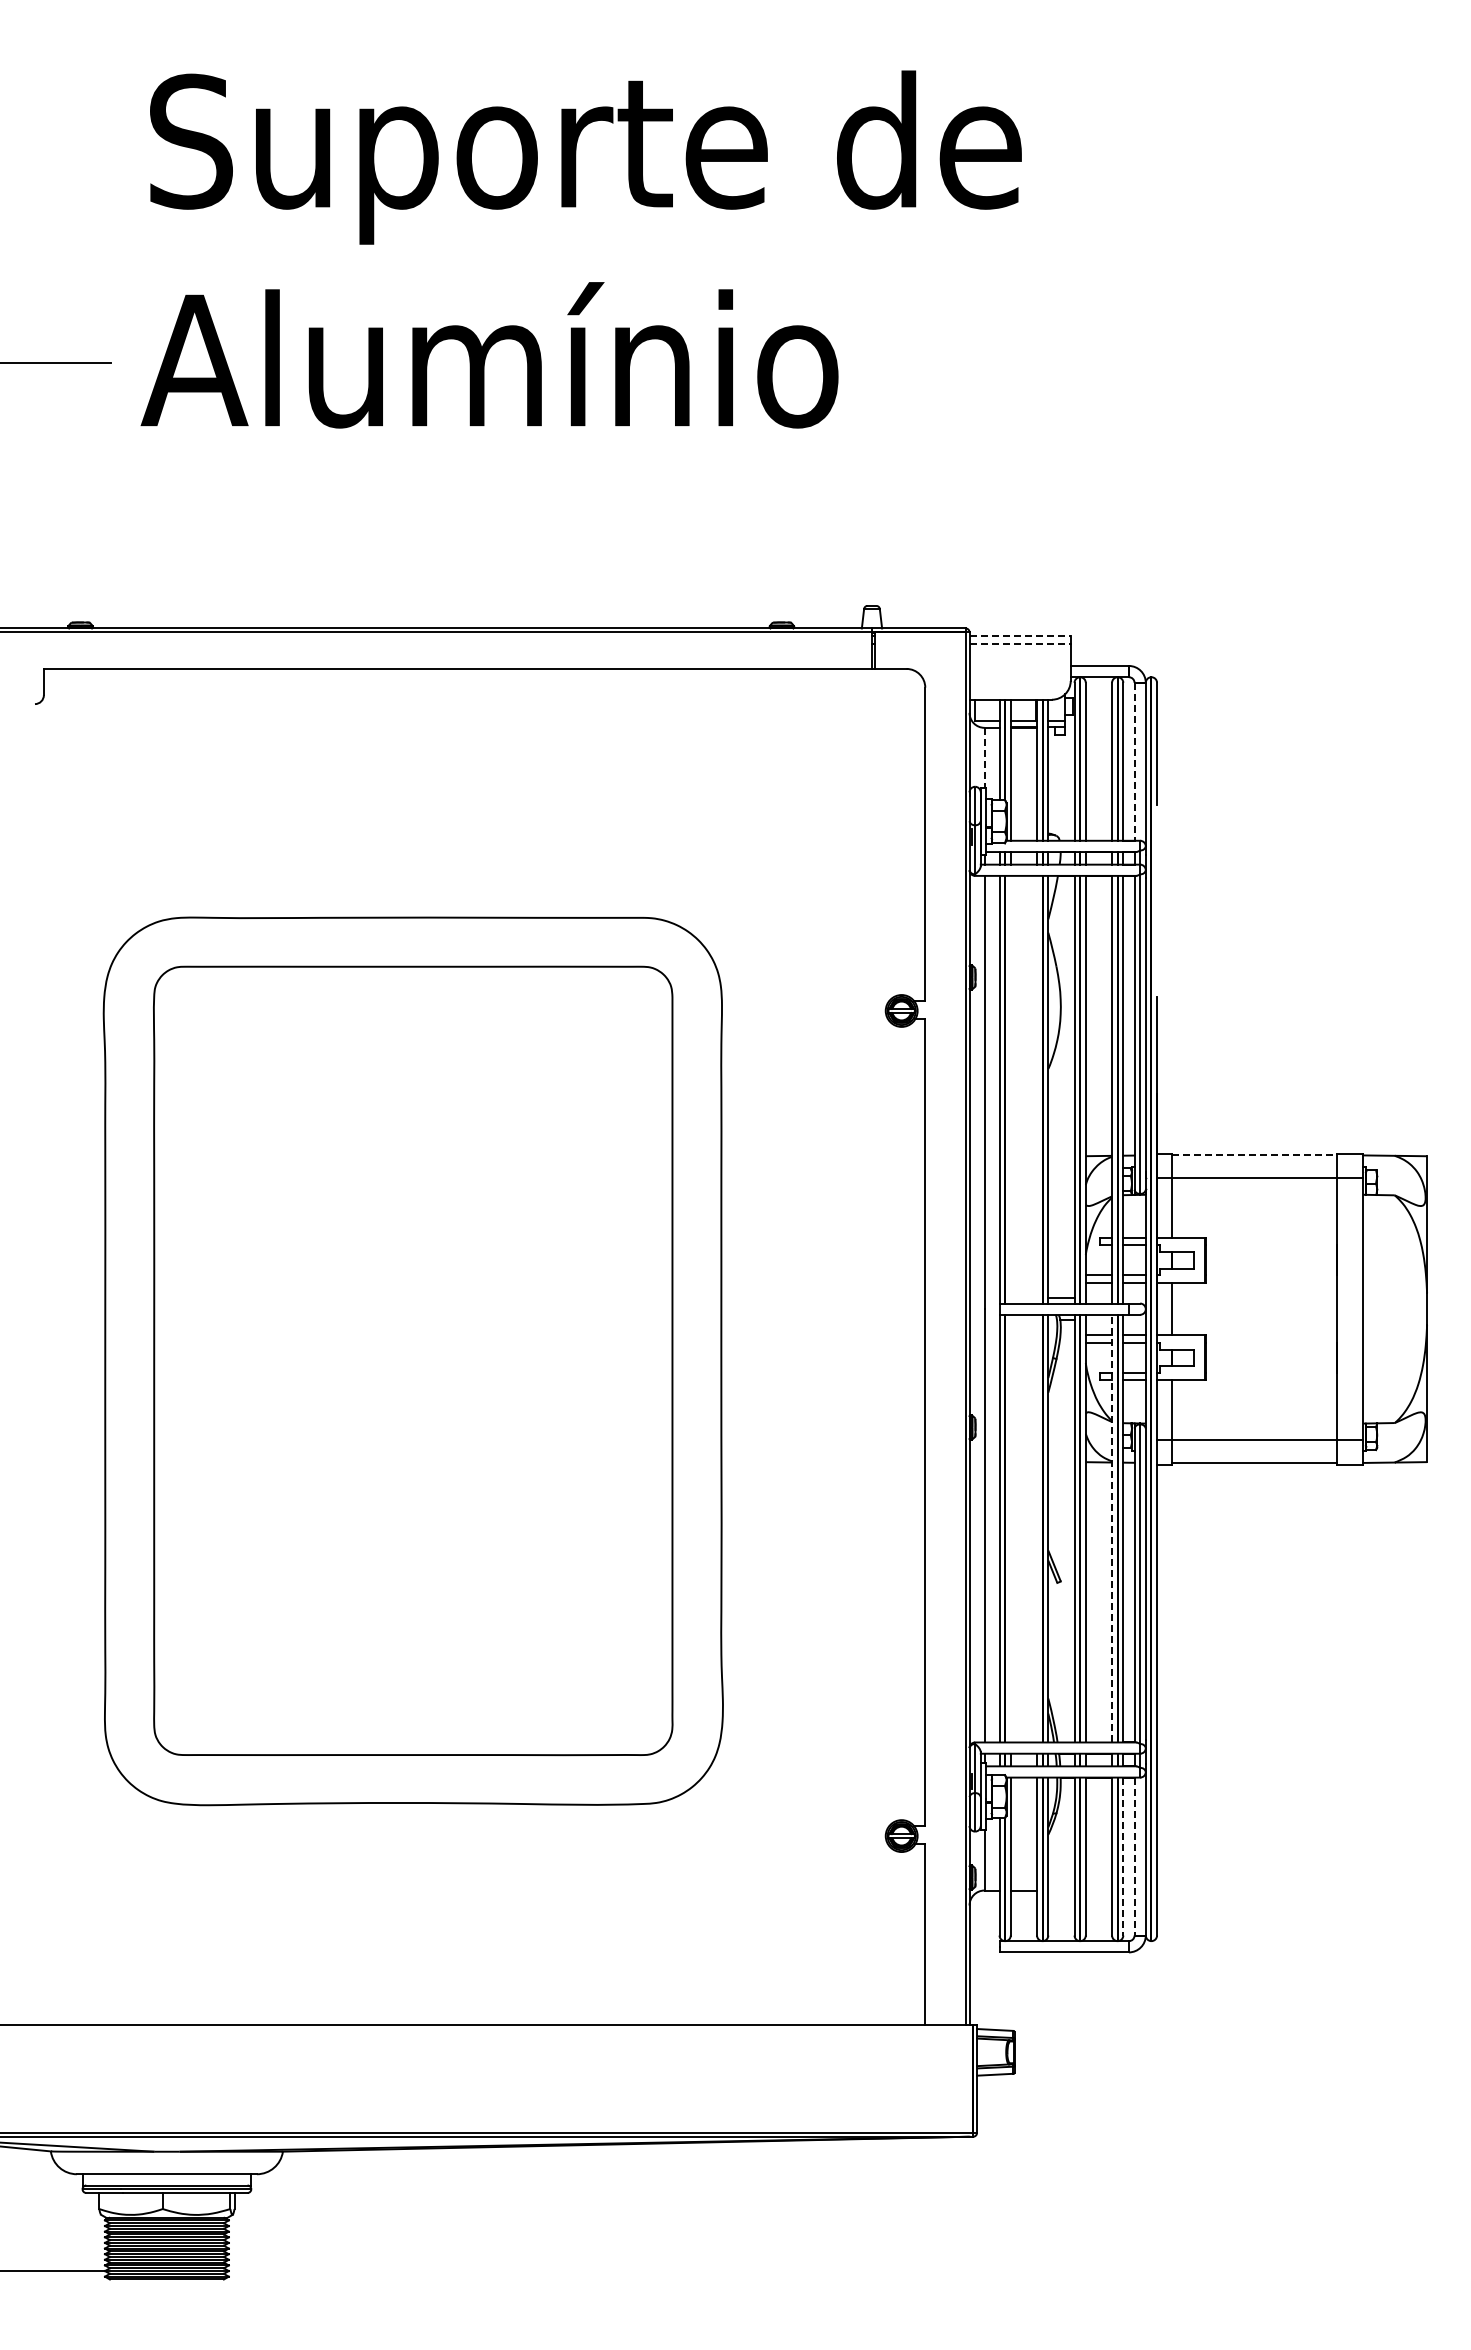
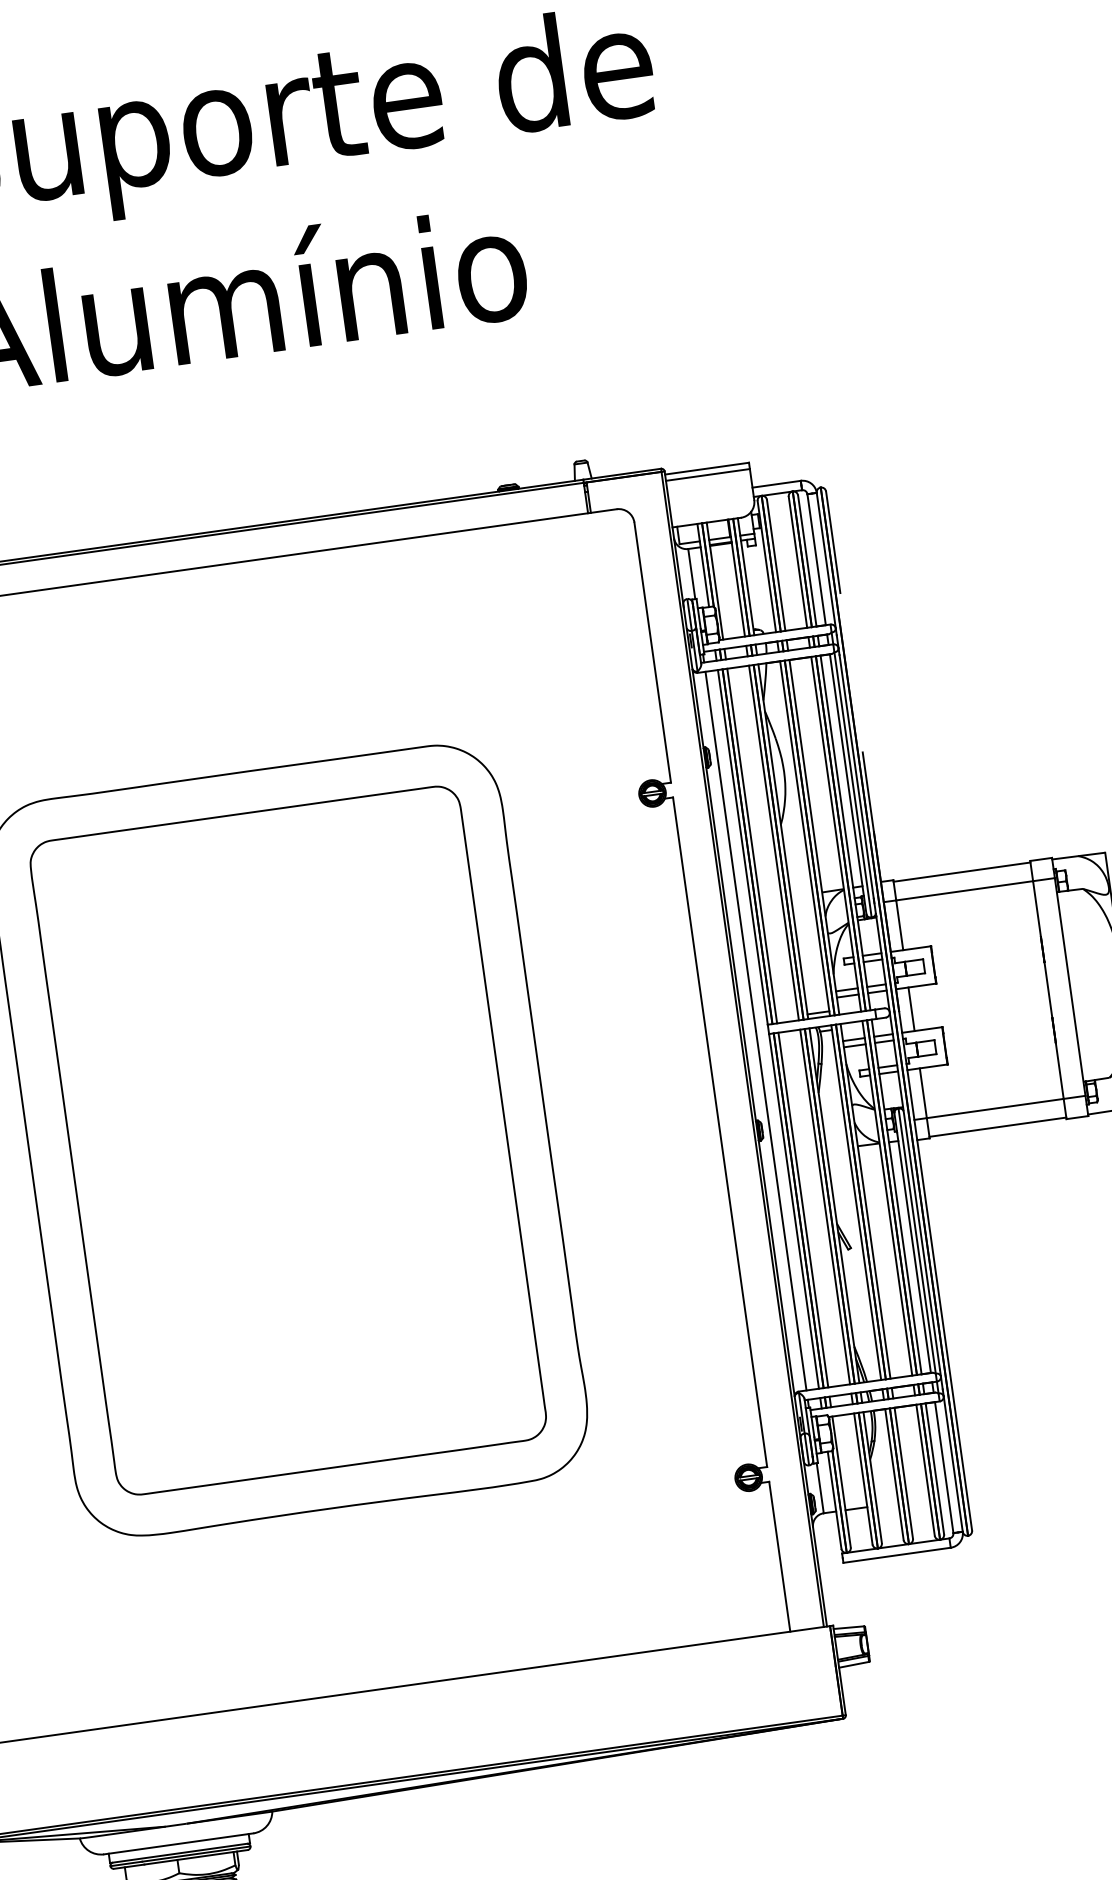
line: (1020, 635) -> (707, 468), dashed -> solid
line: (1020, 643) -> (708, 474), dashed -> solid
line: (984, 758) -> (691, 574), dashed -> solid
line: (1134, 761) -> (816, 559), dashed -> solid
line: (1010, 1089) -> (751, 845), added
line: (1037, 1089) -> (774, 842), added
line: (1254, 1155) -> (961, 872), dashed -> solid
line: (1010, 1528) -> (803, 1210), added
line: (1037, 1528) -> (825, 1206), added
line: (1112, 1528) -> (887, 1198), dashed -> solid
line: (1123, 1856) -> (935, 1468), dashed -> solid
line: (1134, 1856) -> (944, 1467), dashed -> solid

